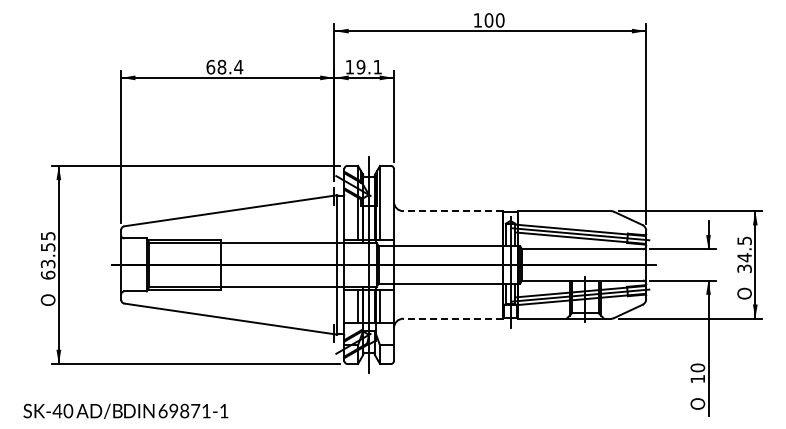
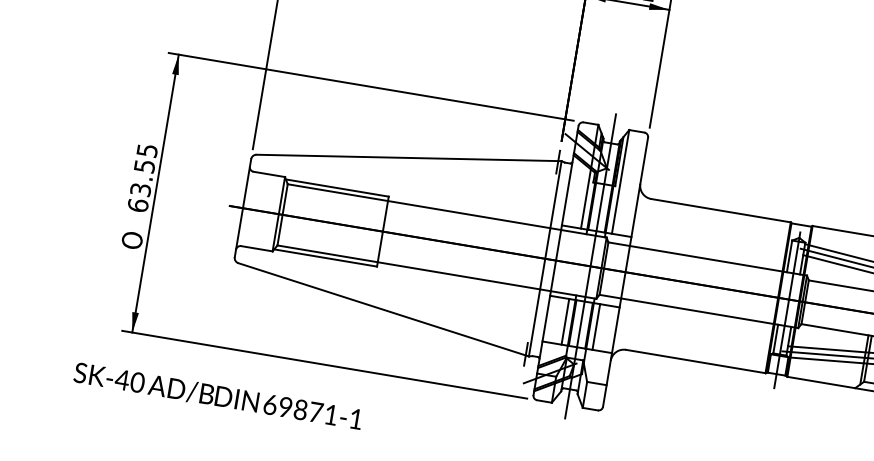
line: (453, 211) -> (721, 211), dashed -> solid
line: (453, 318) -> (696, 361), dashed -> solid
text: (125, 410) -> (217, 395), moved

